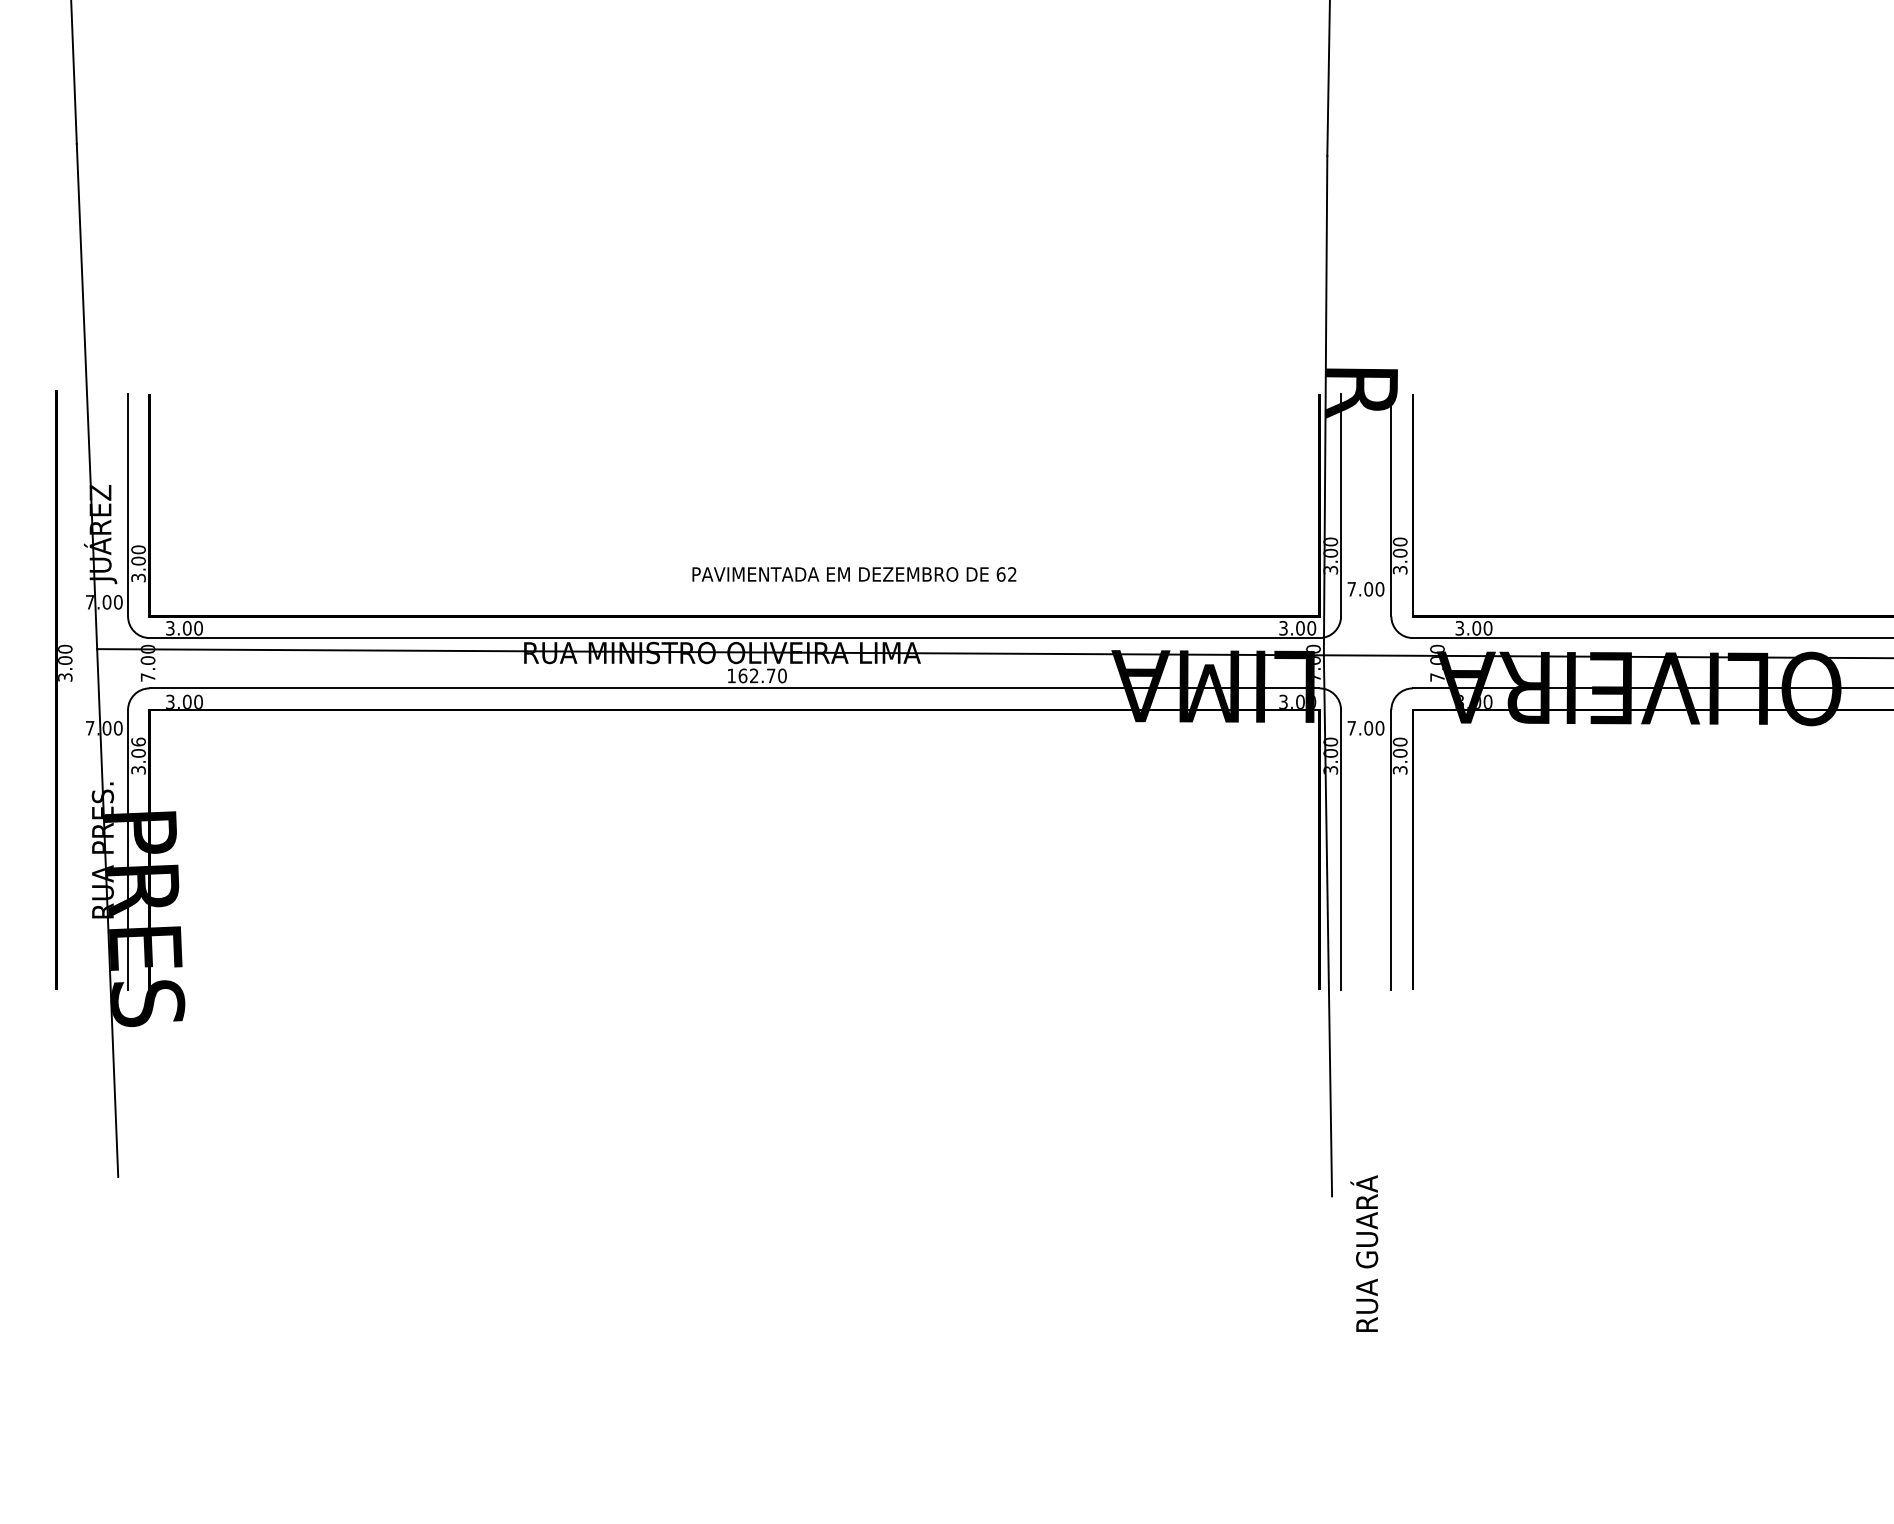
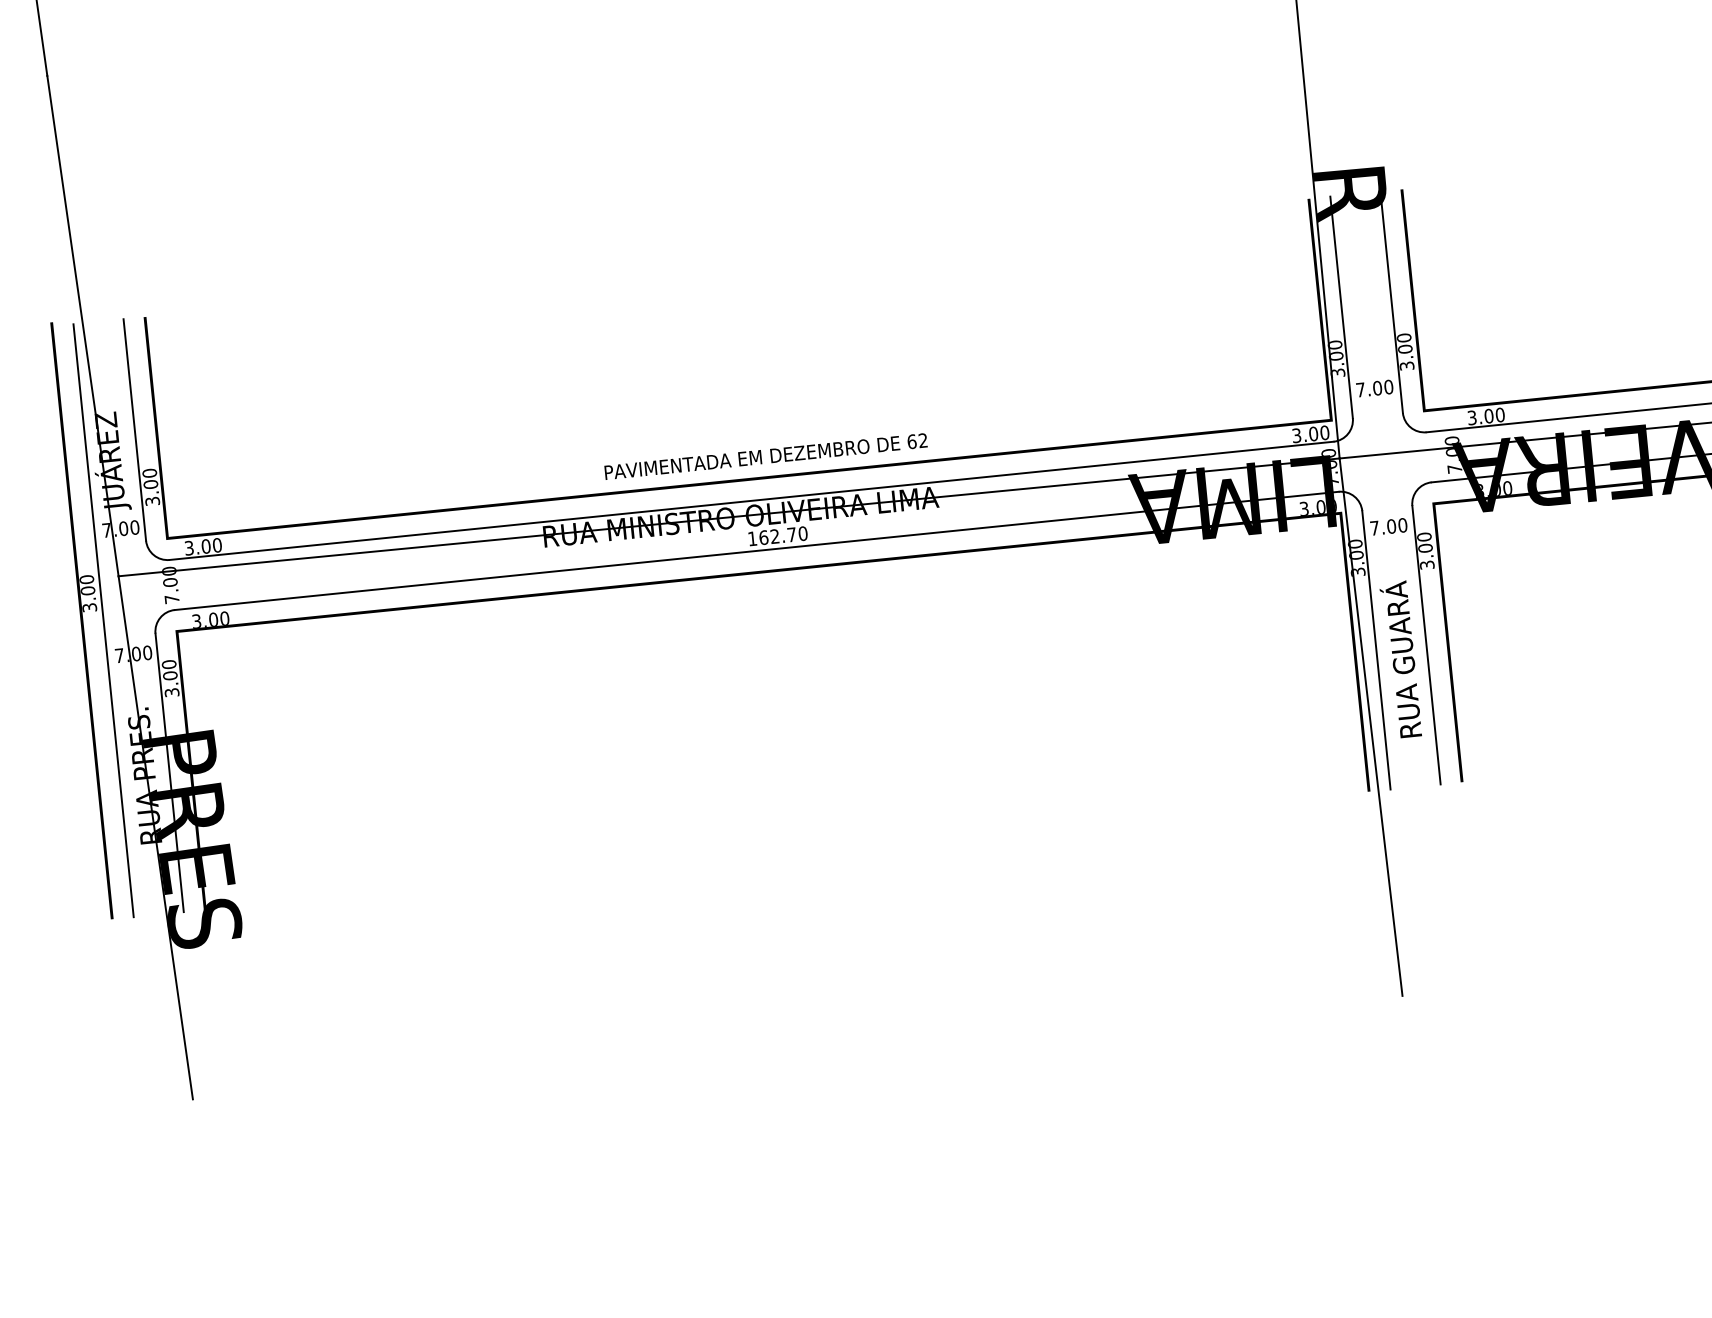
text: (854, 574) -> (766, 456), moved
line: (77, 691) -> (103, 620), added
text: (138, 741) -> (169, 664), 3.06 -> 3.00
text: (1364, 1253) -> (1400, 659), moved

